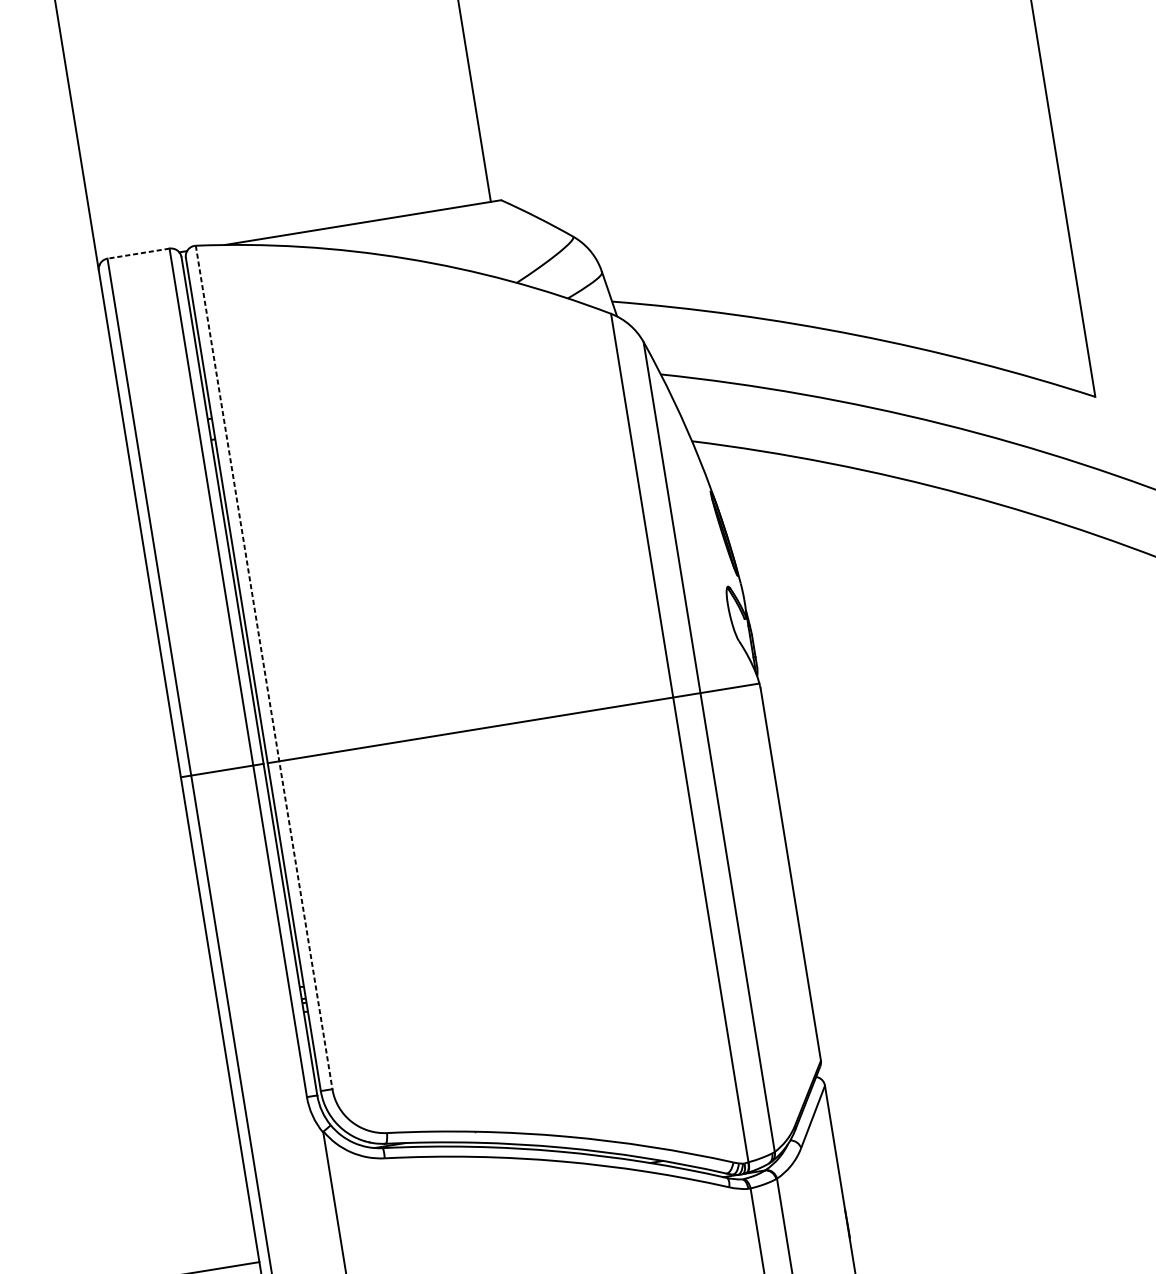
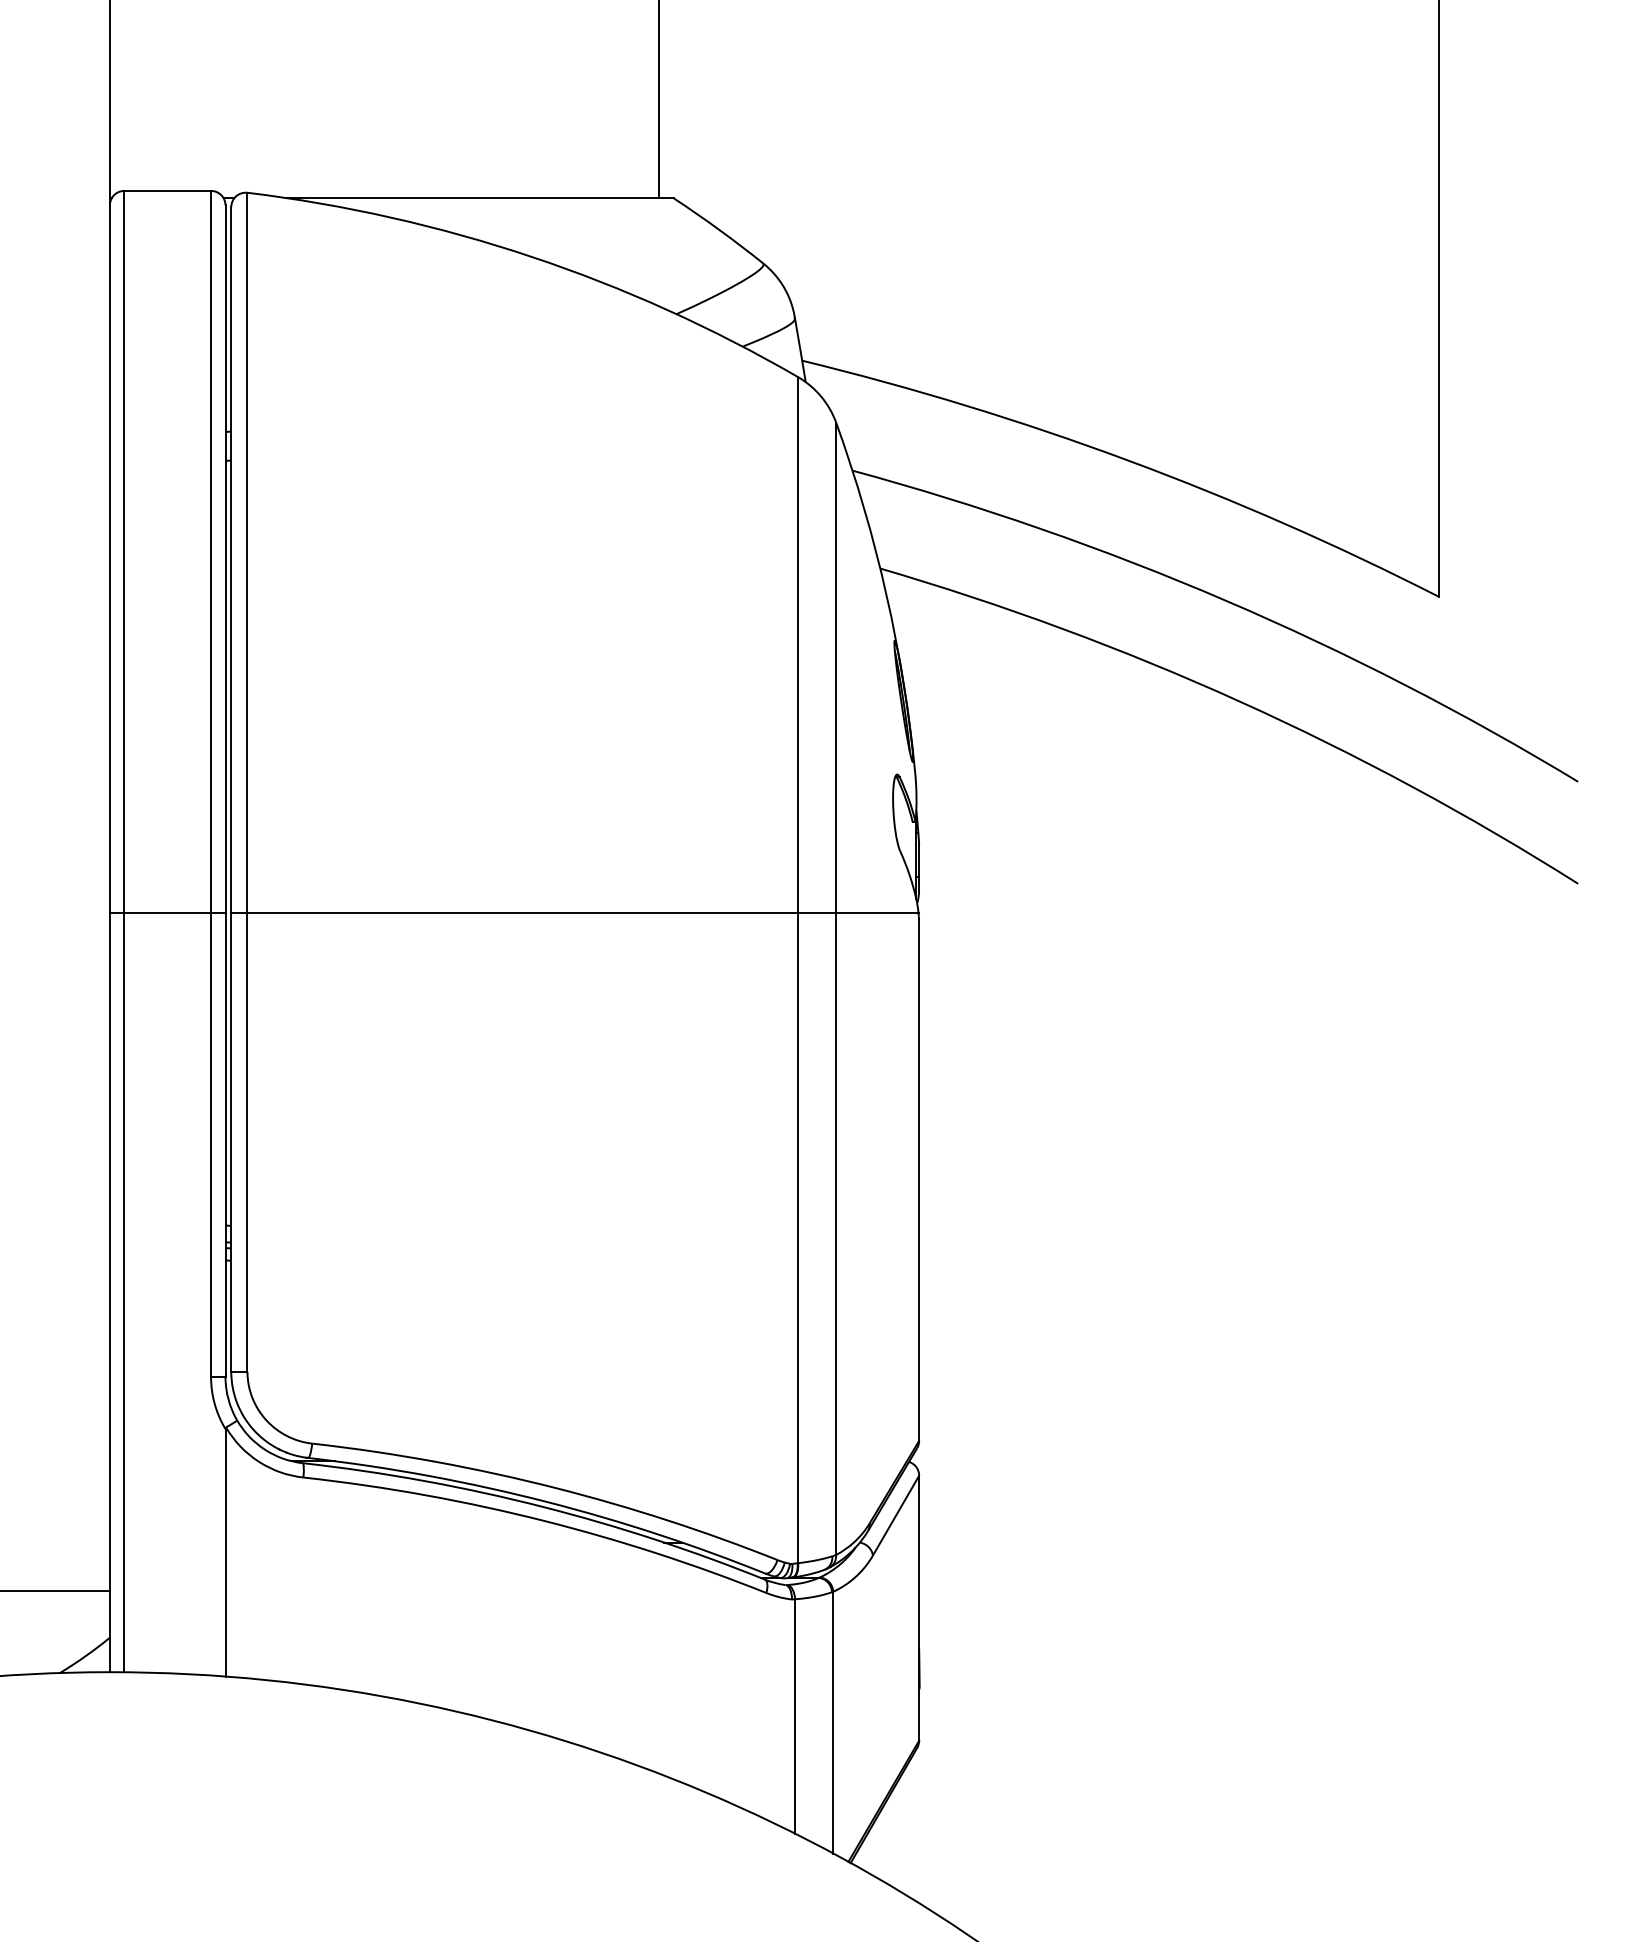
line: (138, 253) -> (167, 190), dashed -> solid
line: (264, 667) -> (247, 782), dashed -> solid

